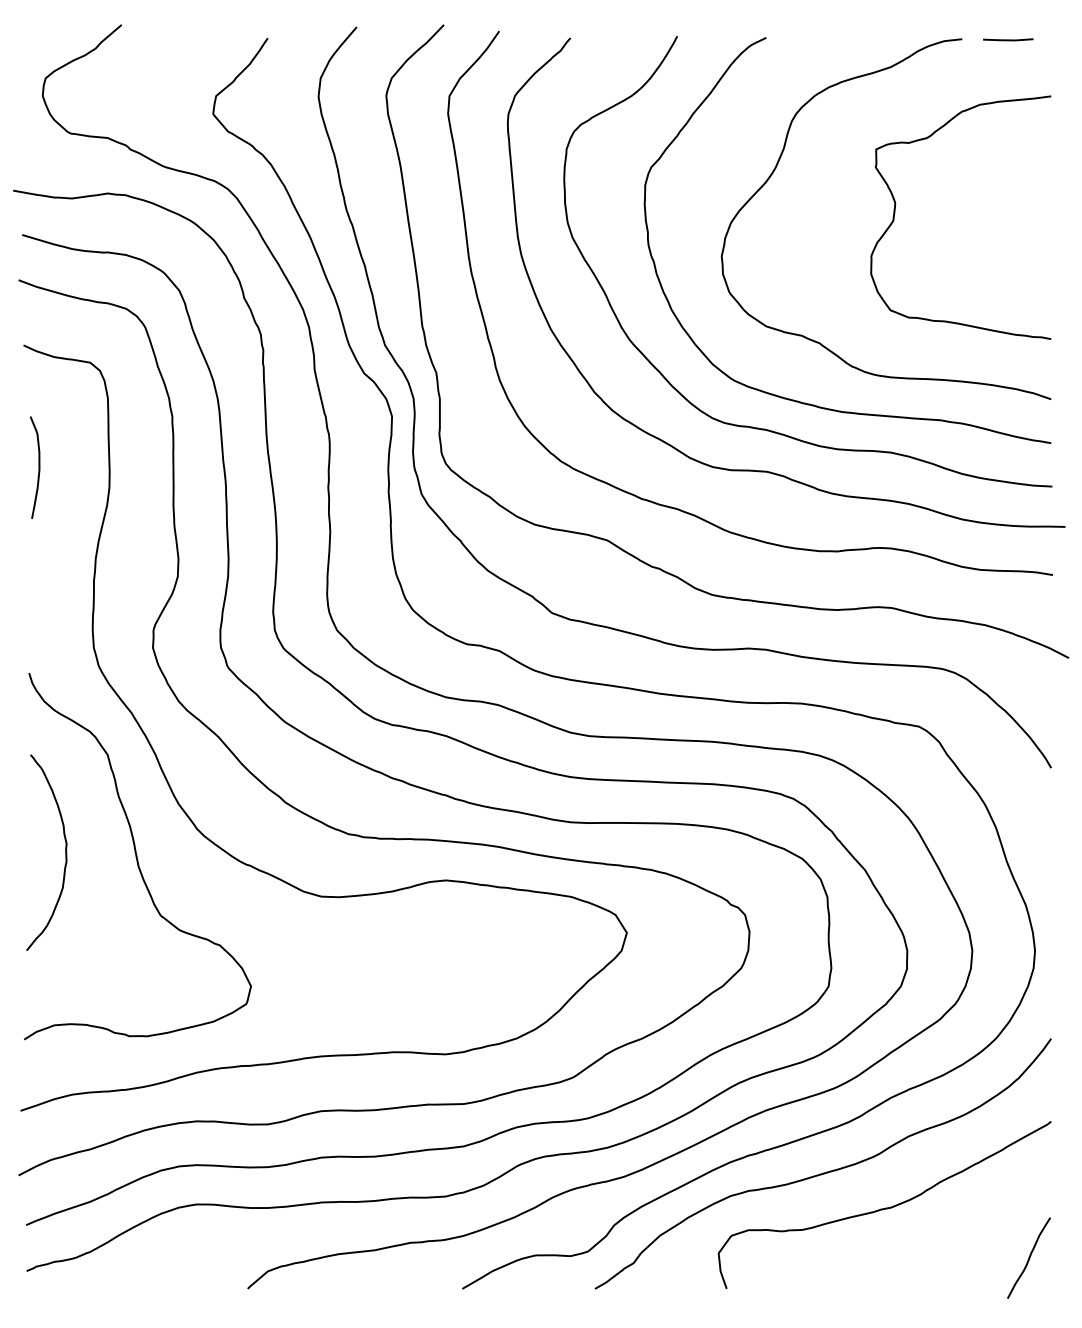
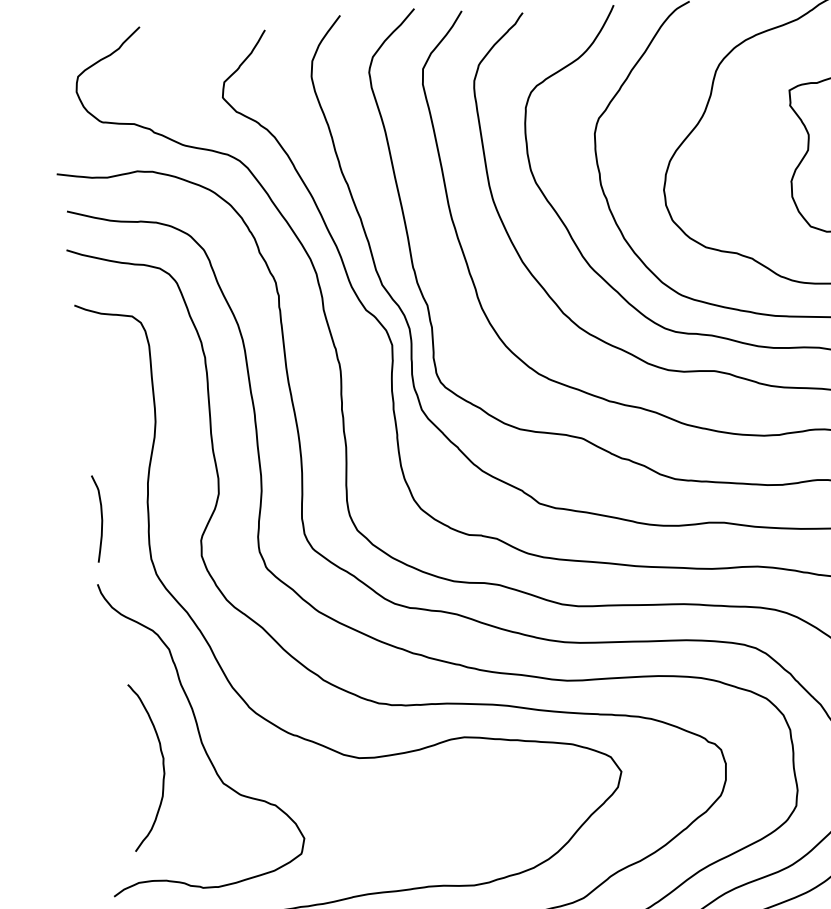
curve: (38, 467) -> (101, 518), moved
curve: (65, 852) -> (163, 765), moved

